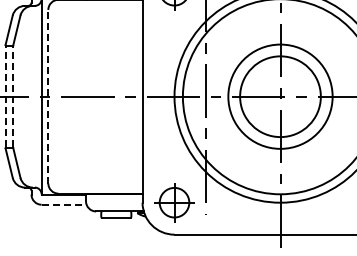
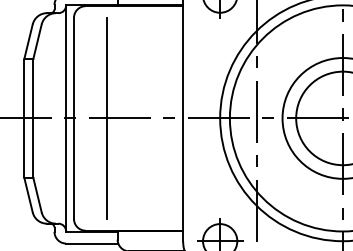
line: (5, 96) -> (24, 118), dashed -> solid
line: (13, 96) -> (33, 118), dashed -> solid
line: (48, 96) -> (74, 118), dashed -> solid
line: (76, 96) -> (106, 118), added
line: (64, 204) -> (92, 243), dashed -> solid

